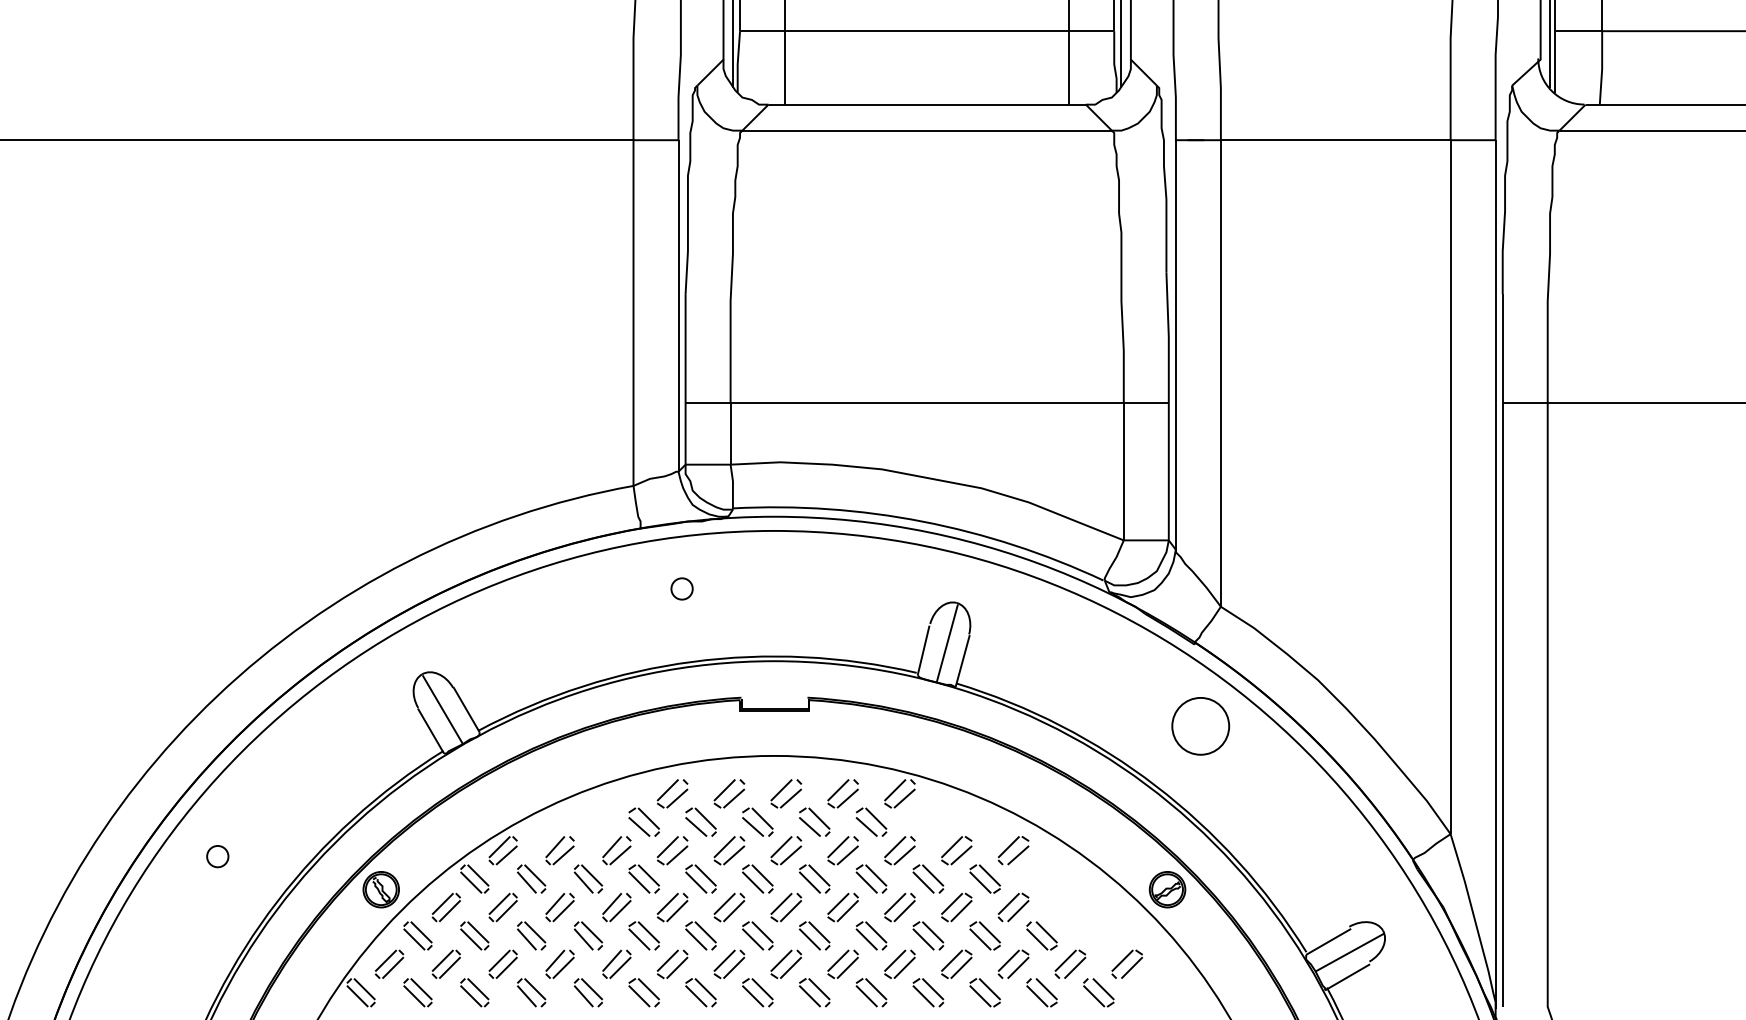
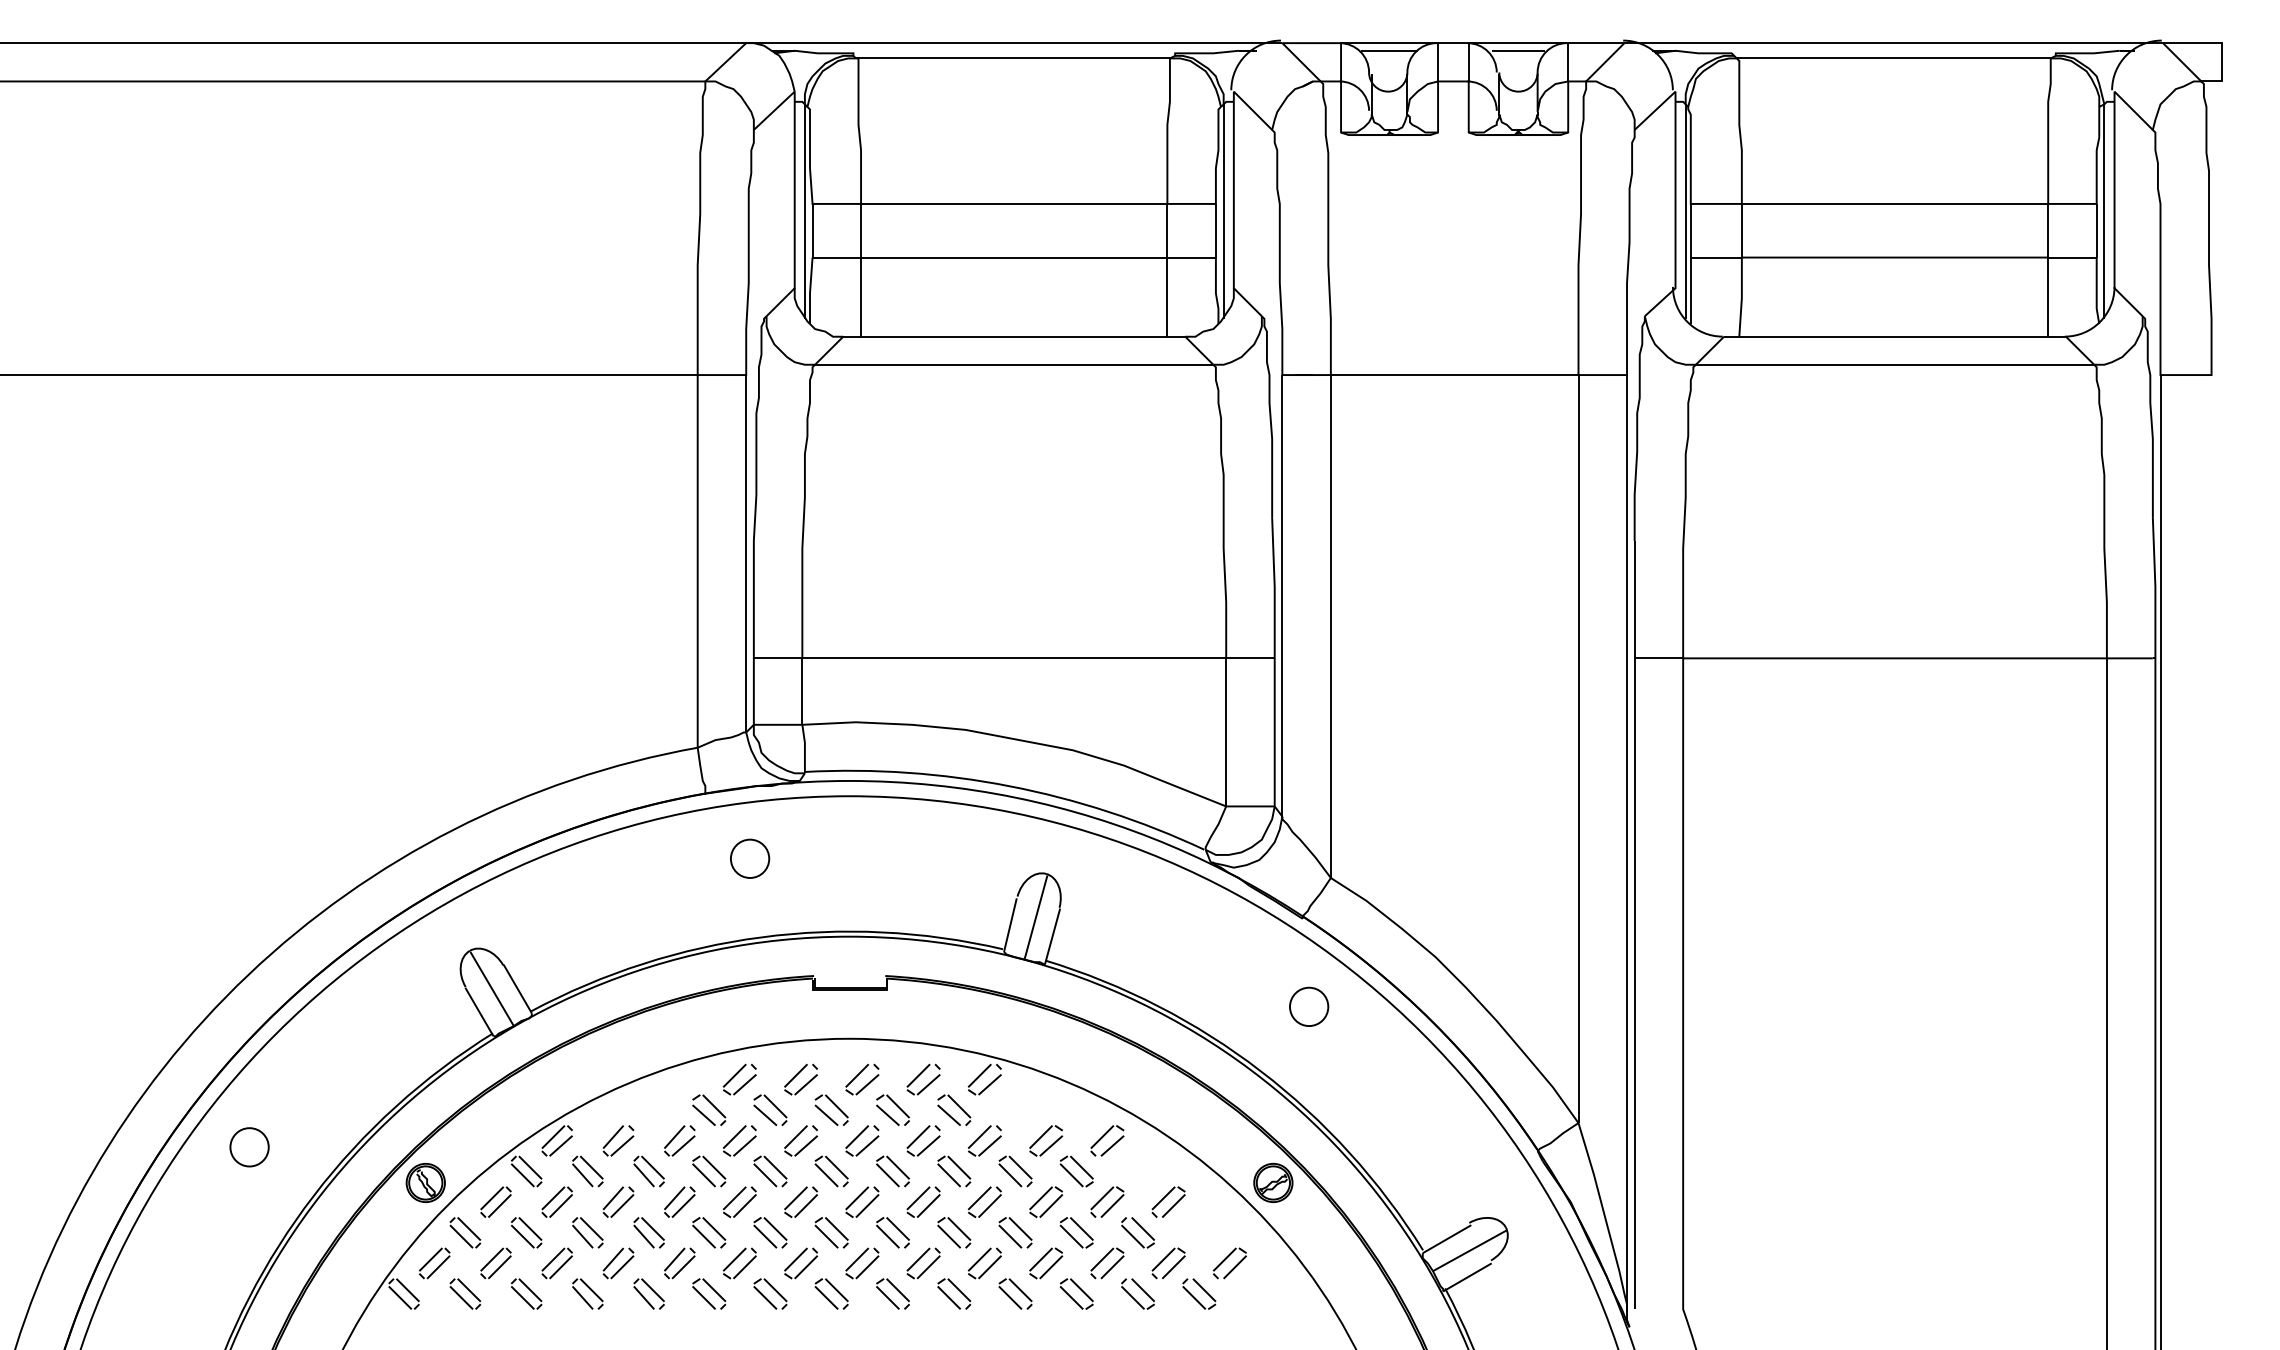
circle: (681, 588) -> (749, 858), size x1.67
circle: (1200, 725) -> (1308, 1006), size x0.62
circle: (217, 856) -> (249, 1147), size x1.67
part: (1070, 906) -> (1168, 1201), added

